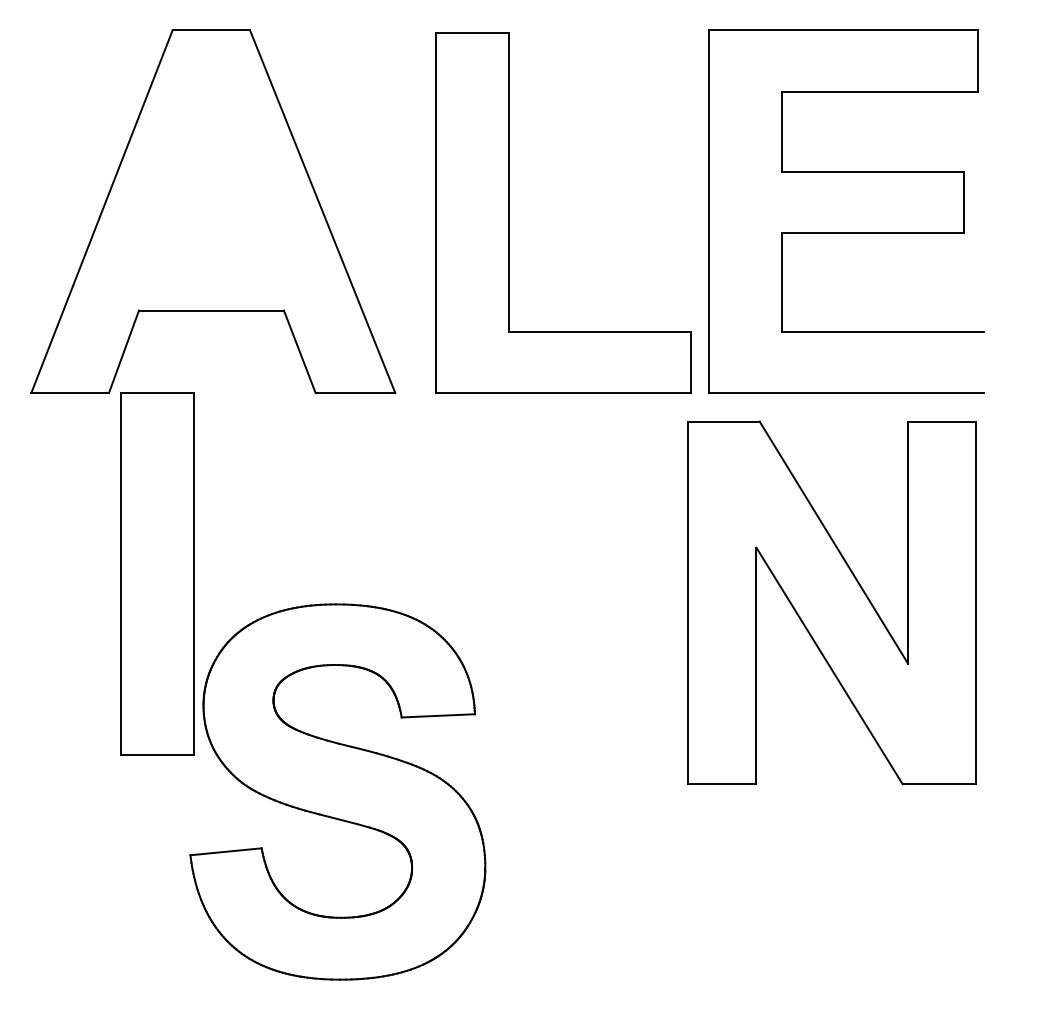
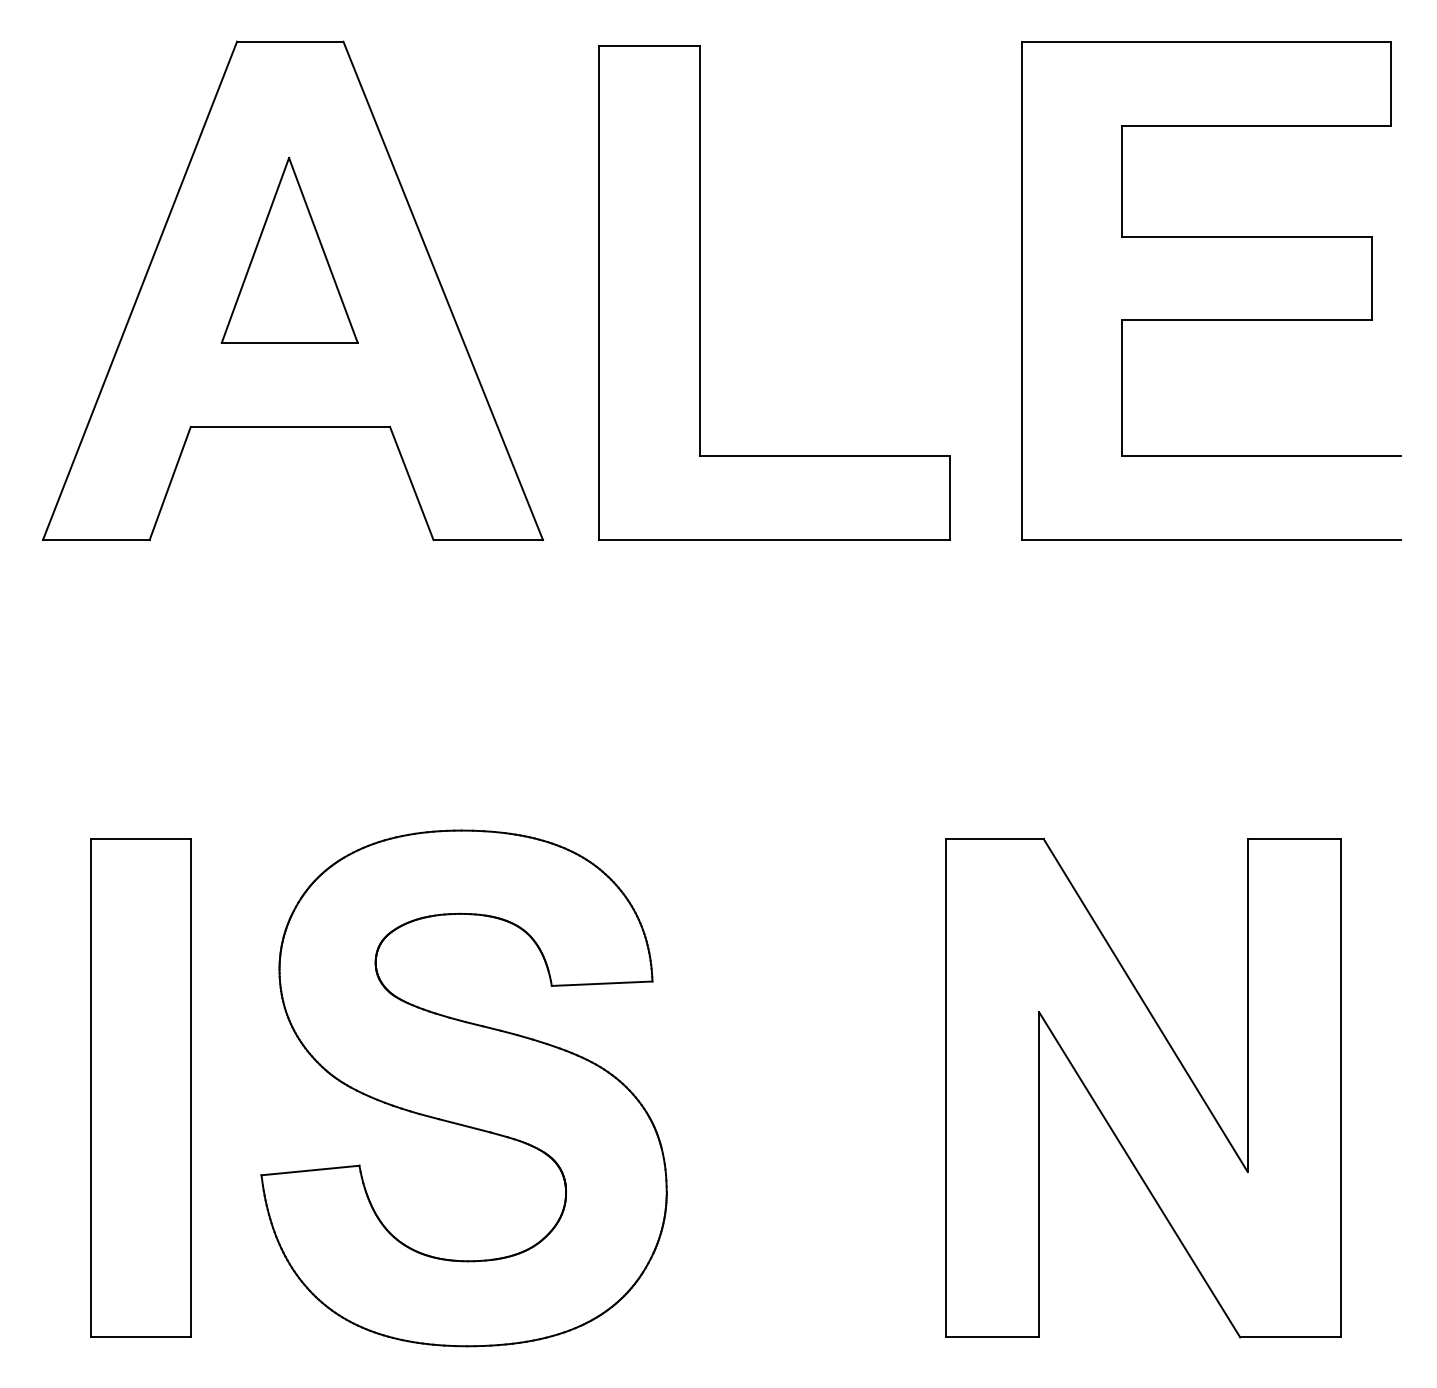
part: (210, 181) -> (289, 249), added
part: (846, 232) -> (1211, 319), moved
part: (157, 573) -> (140, 1087), moved
part: (831, 602) -> (1142, 1087), moved

